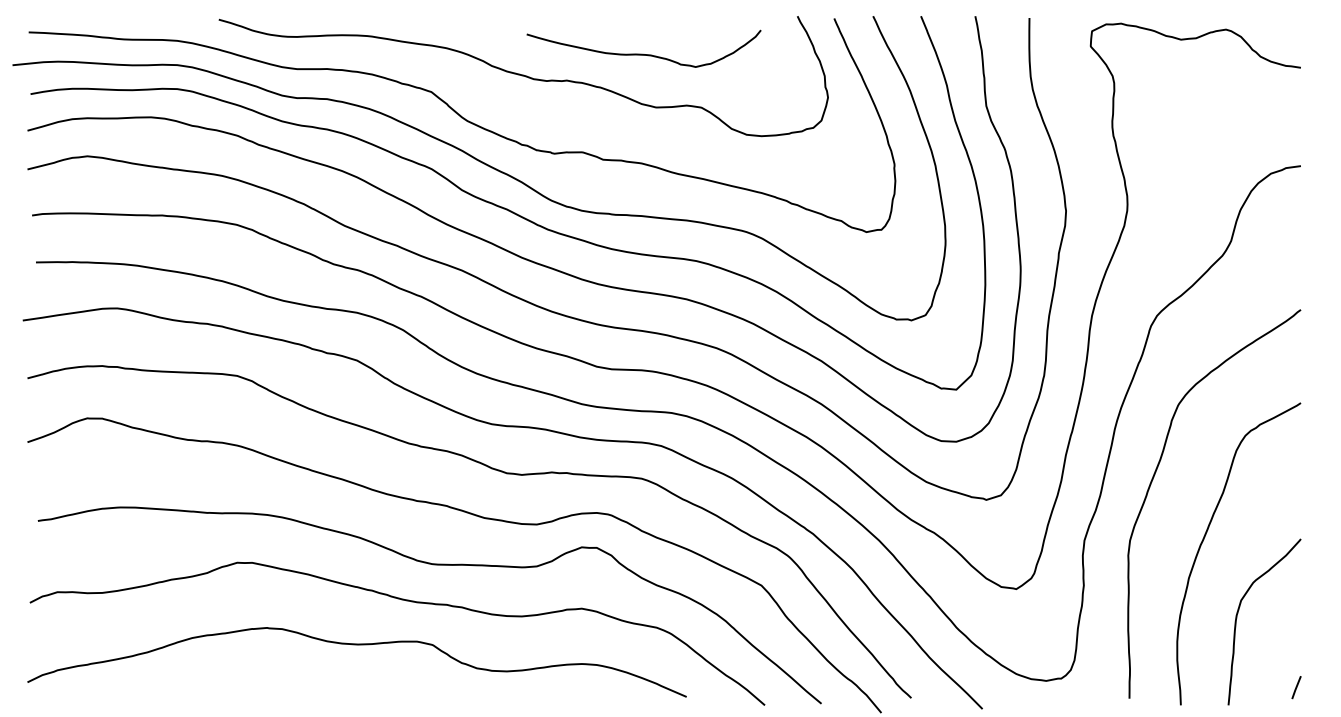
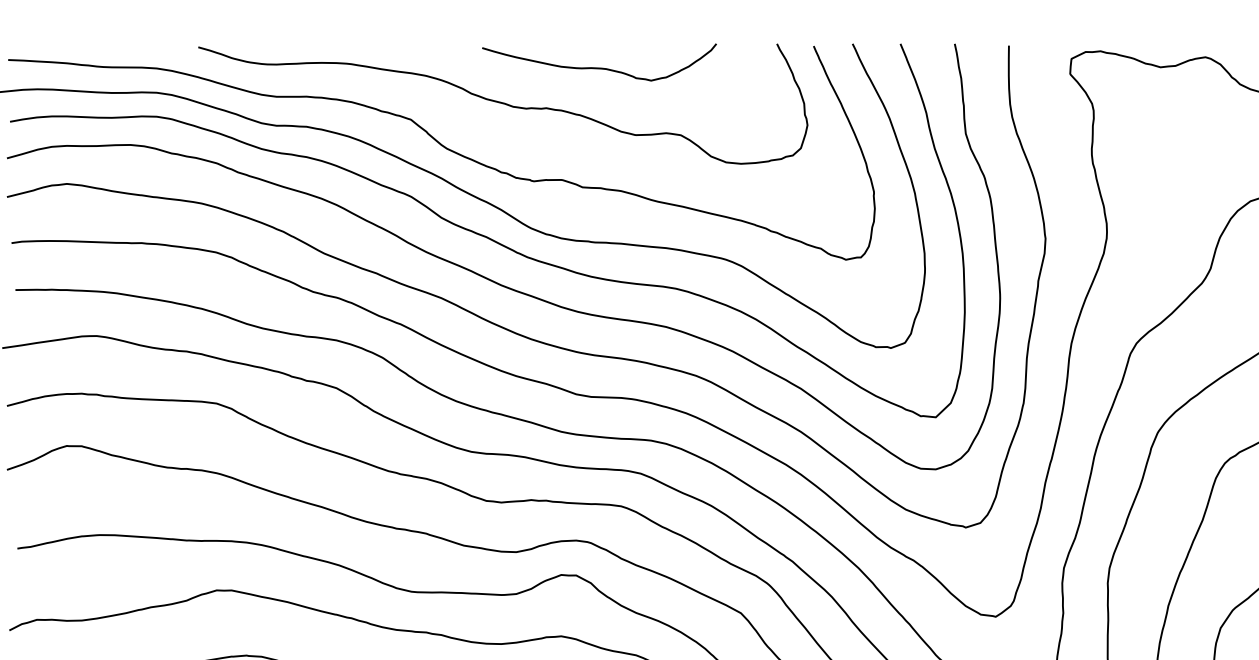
curve: (643, 53) -> (598, 67), moved

